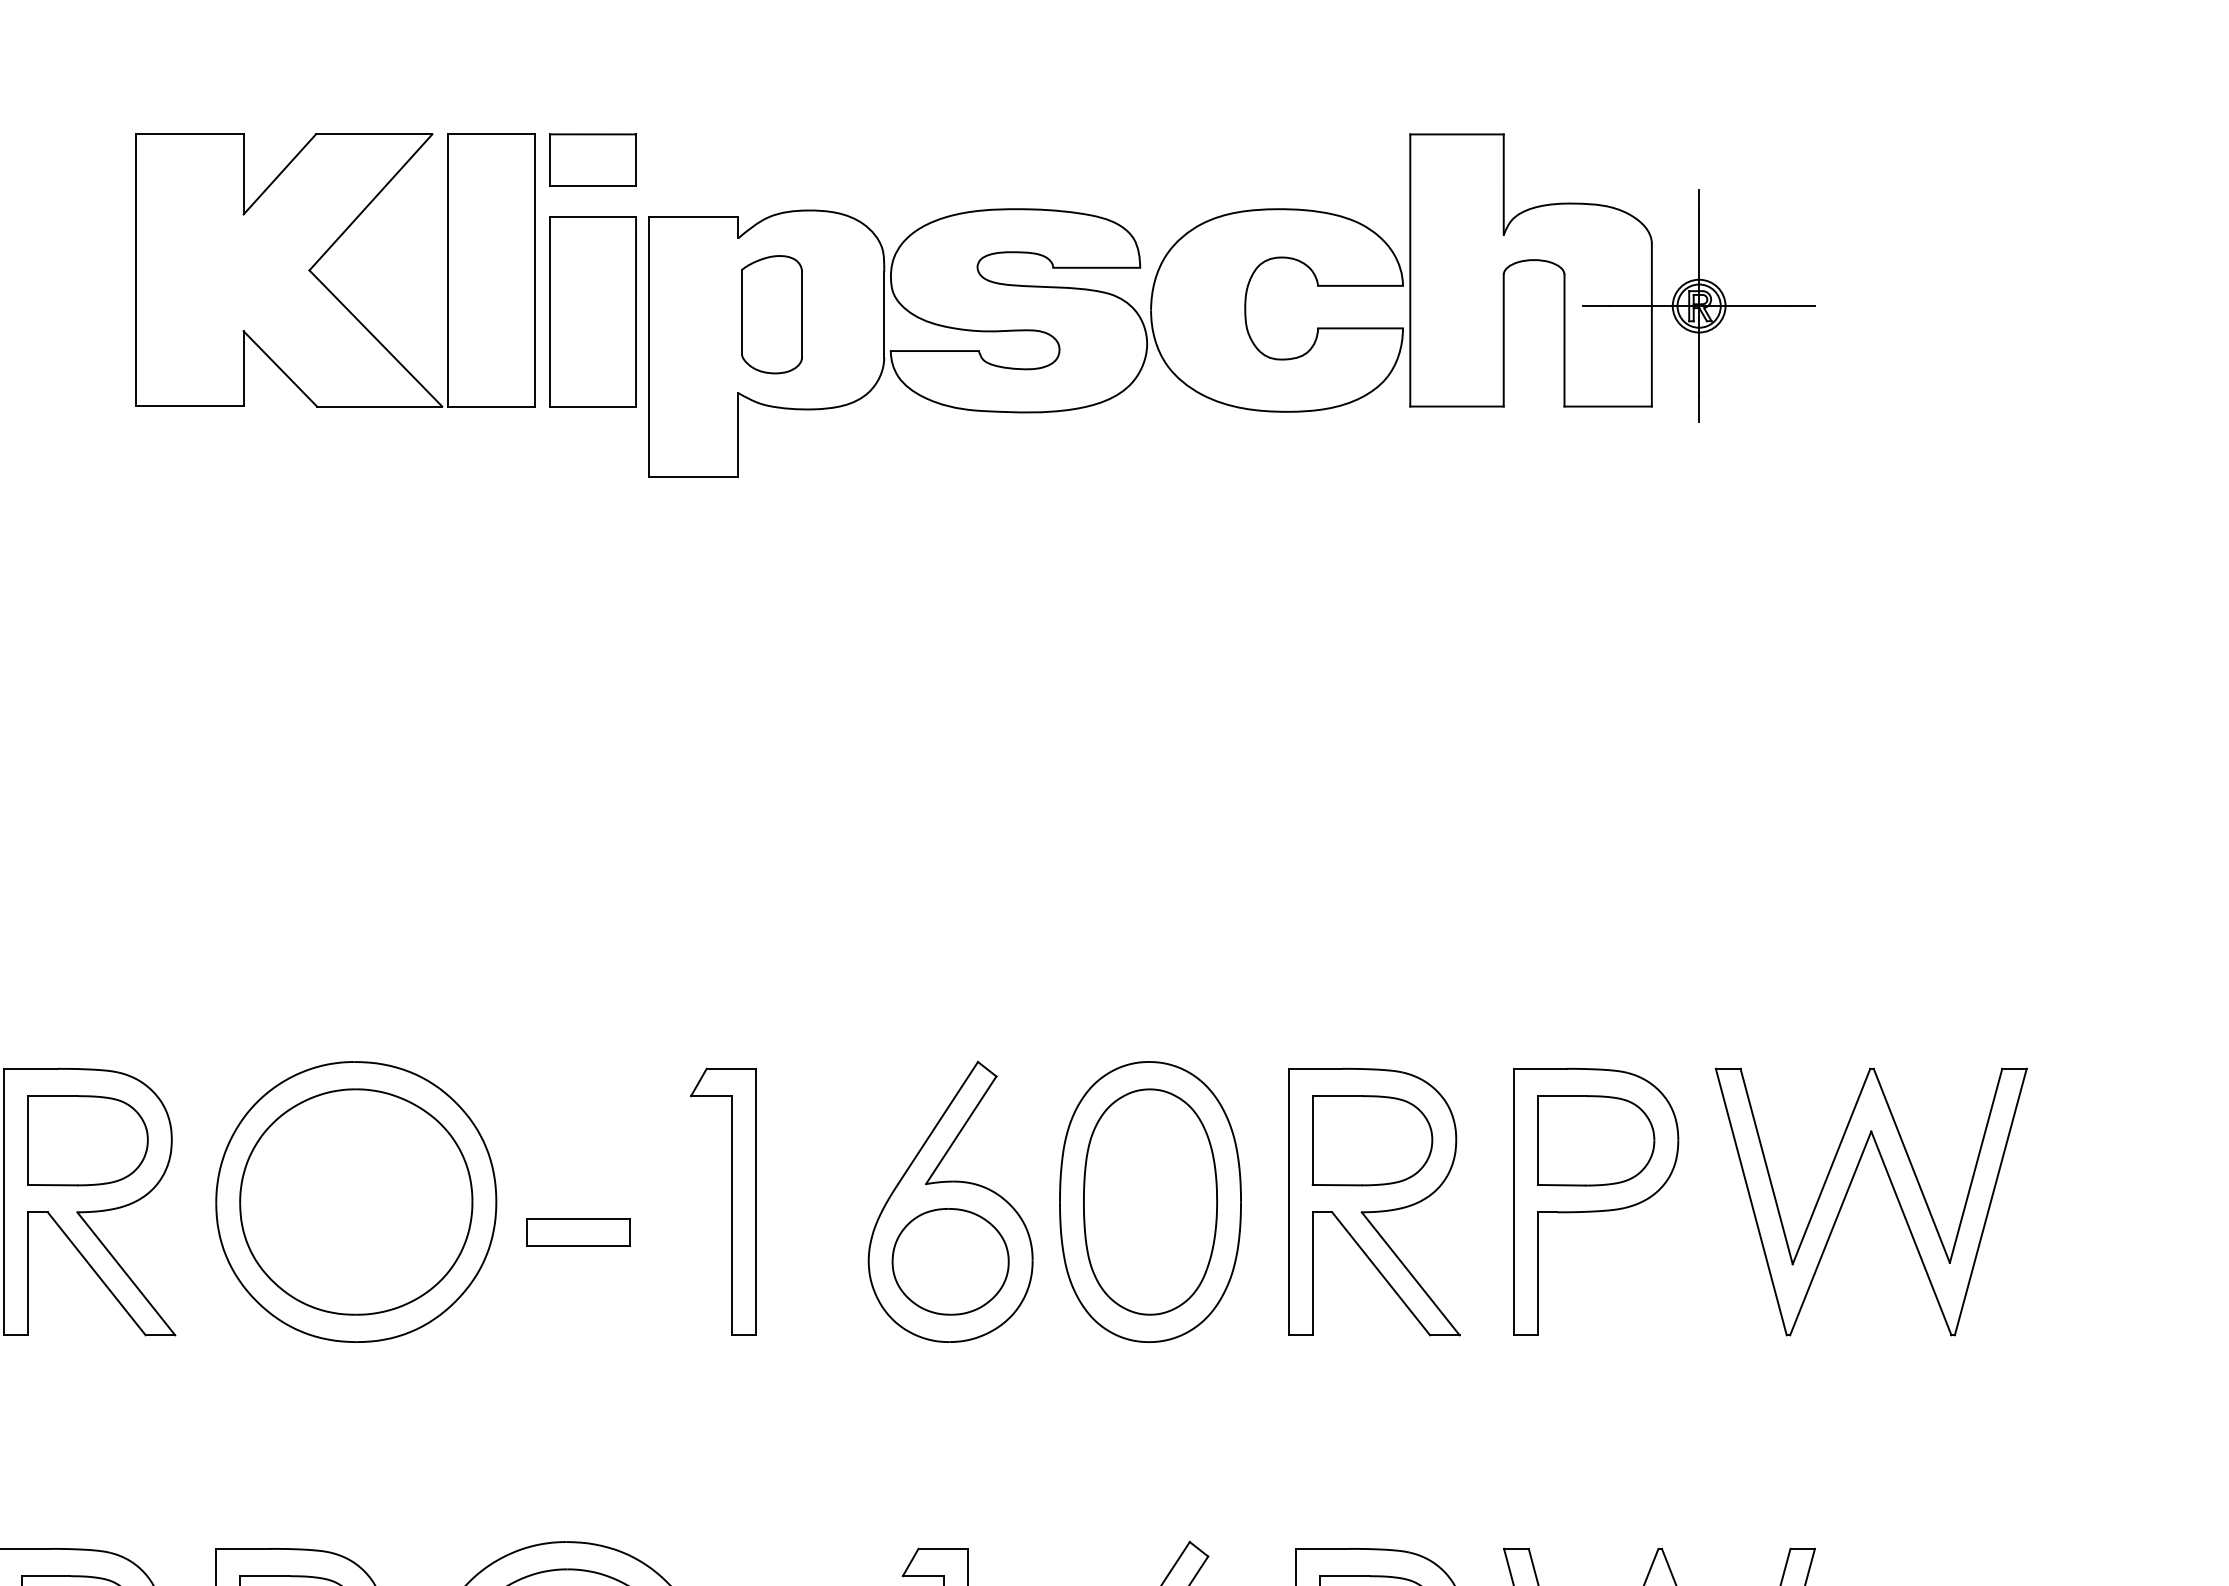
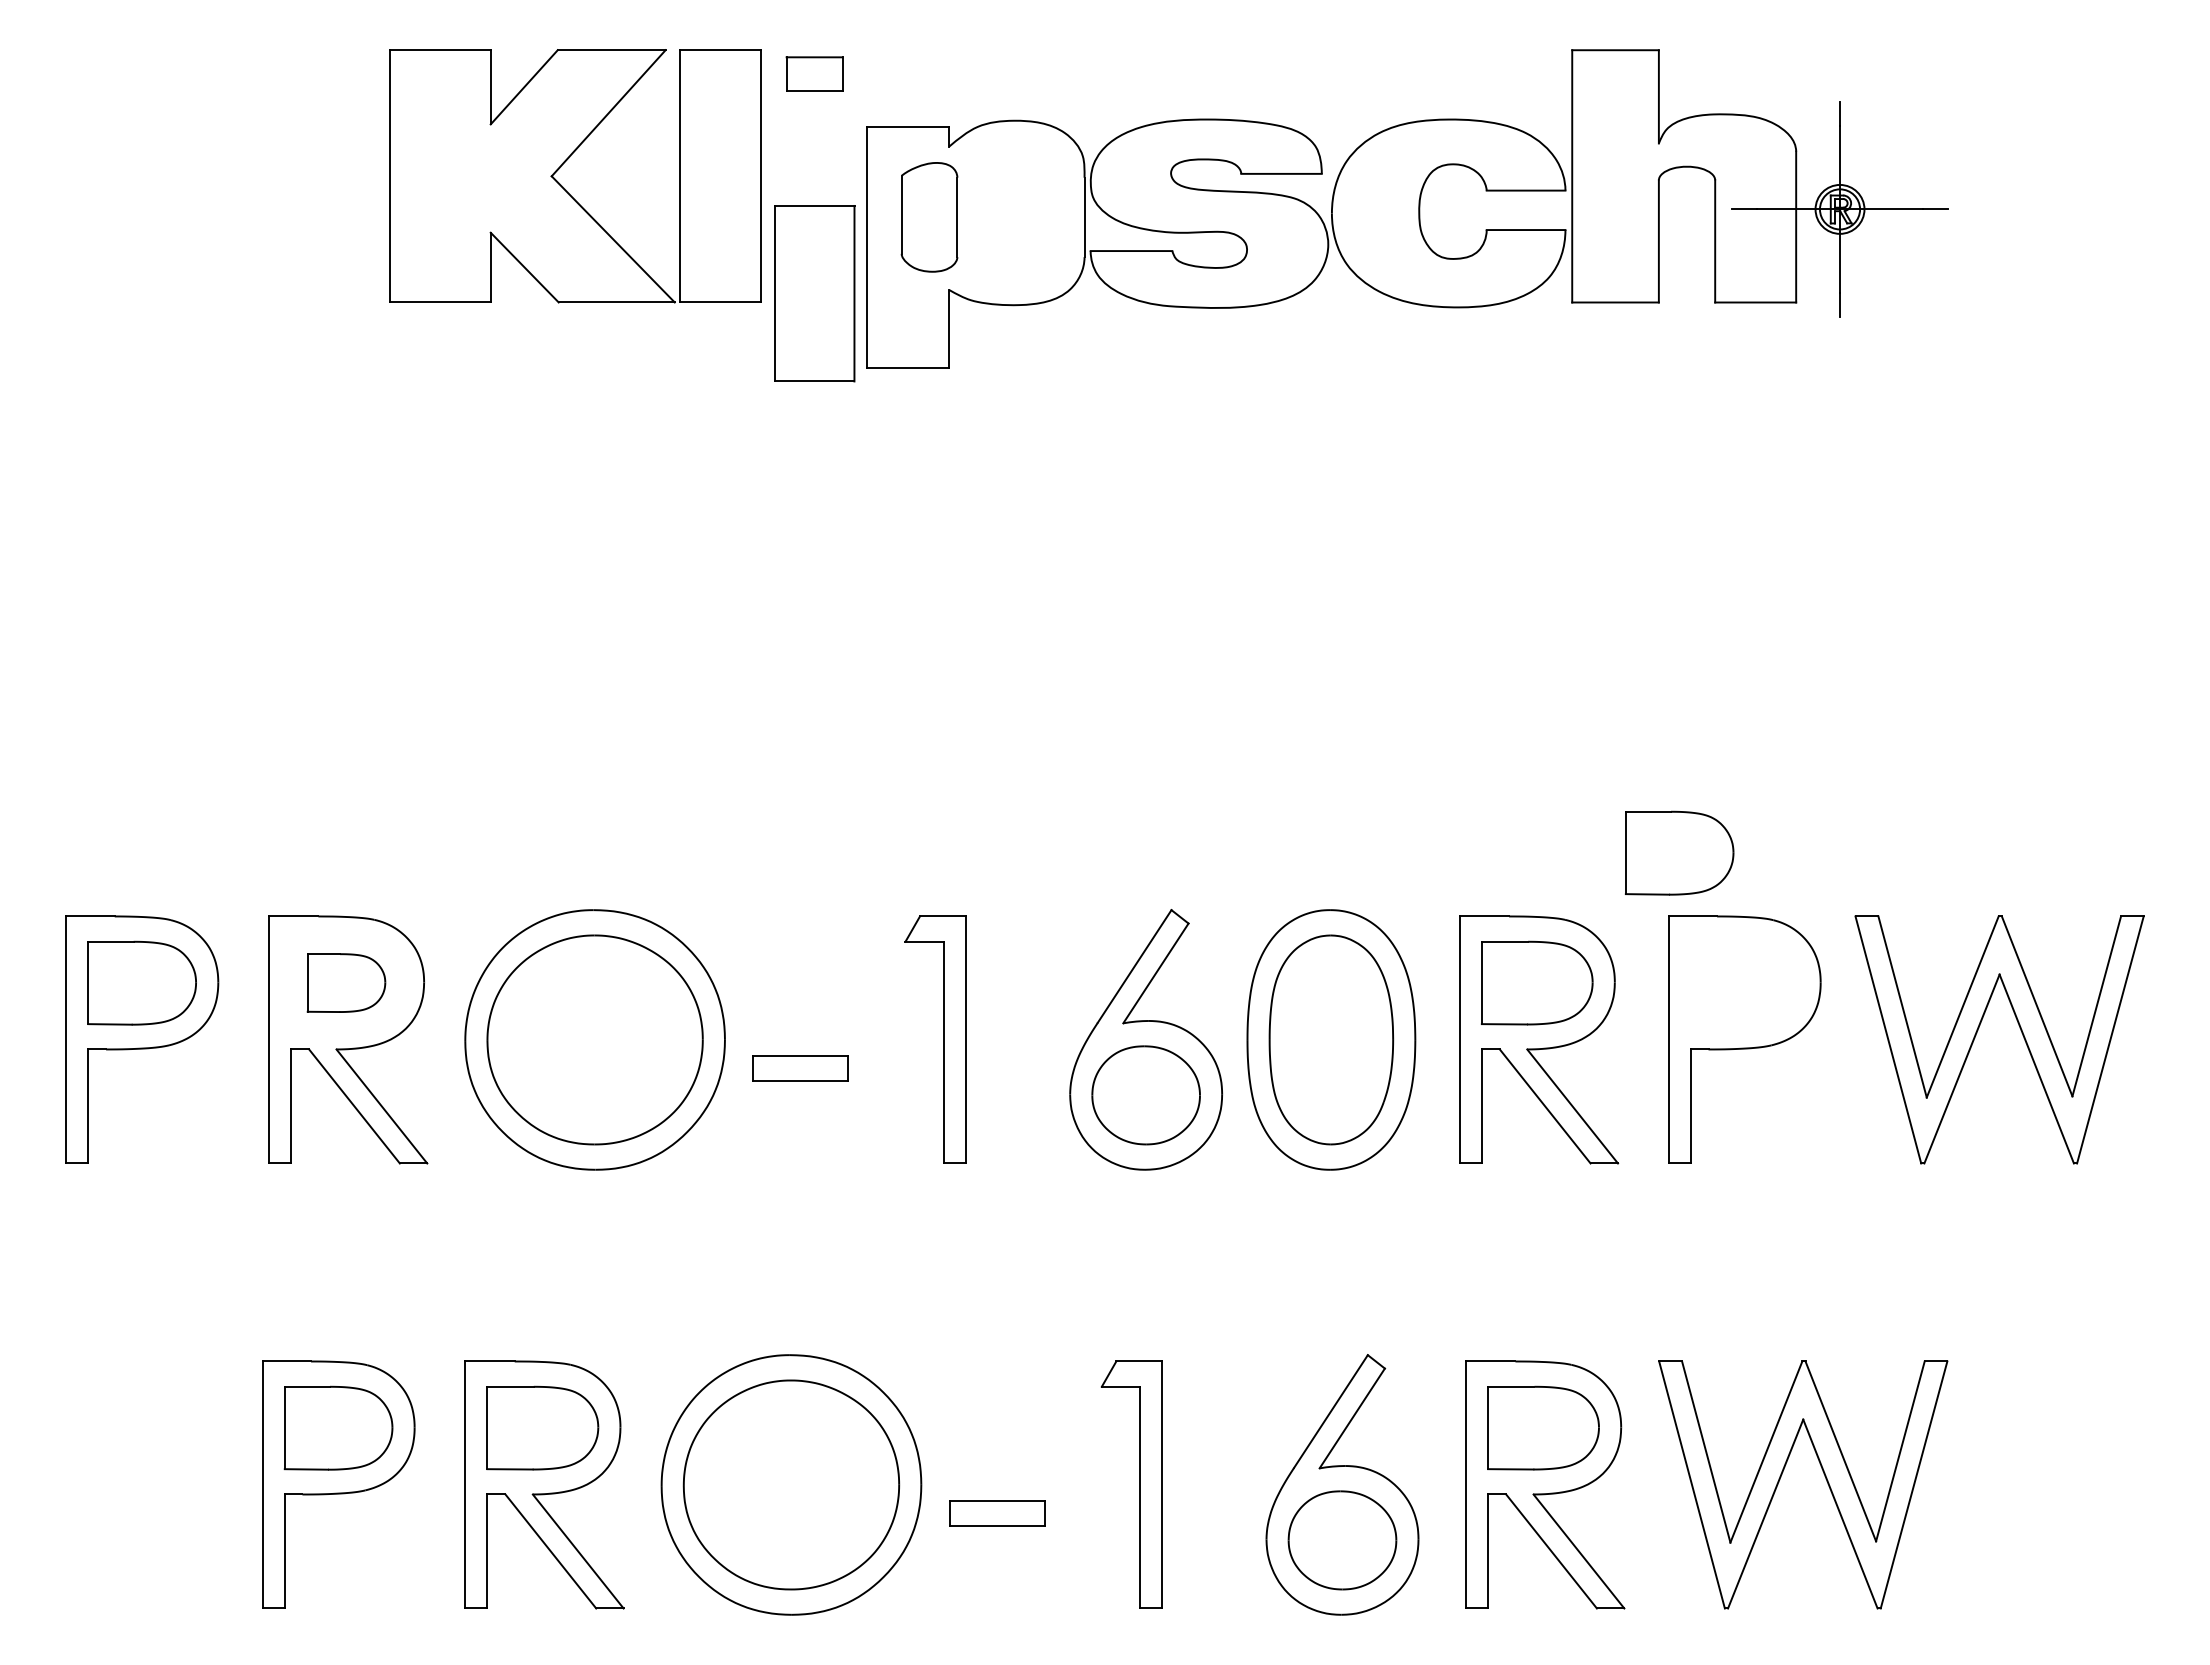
part: (592, 159) -> (814, 73), size x0.7
part: (592, 311) -> (814, 293), moved
part: (771, 314) -> (929, 217), moved
part: (88, 1140) -> (346, 982), size x0.7
part: (1596, 1140) -> (1679, 852), moved

